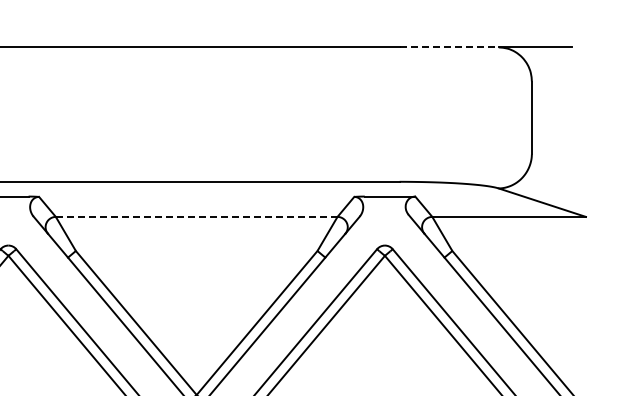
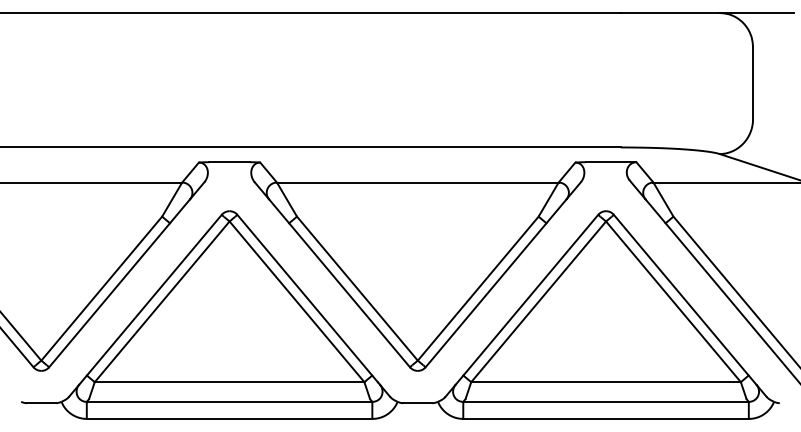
line: (449, 47) -> (670, 13), dashed -> solid
line: (196, 216) -> (417, 182), dashed -> solid

